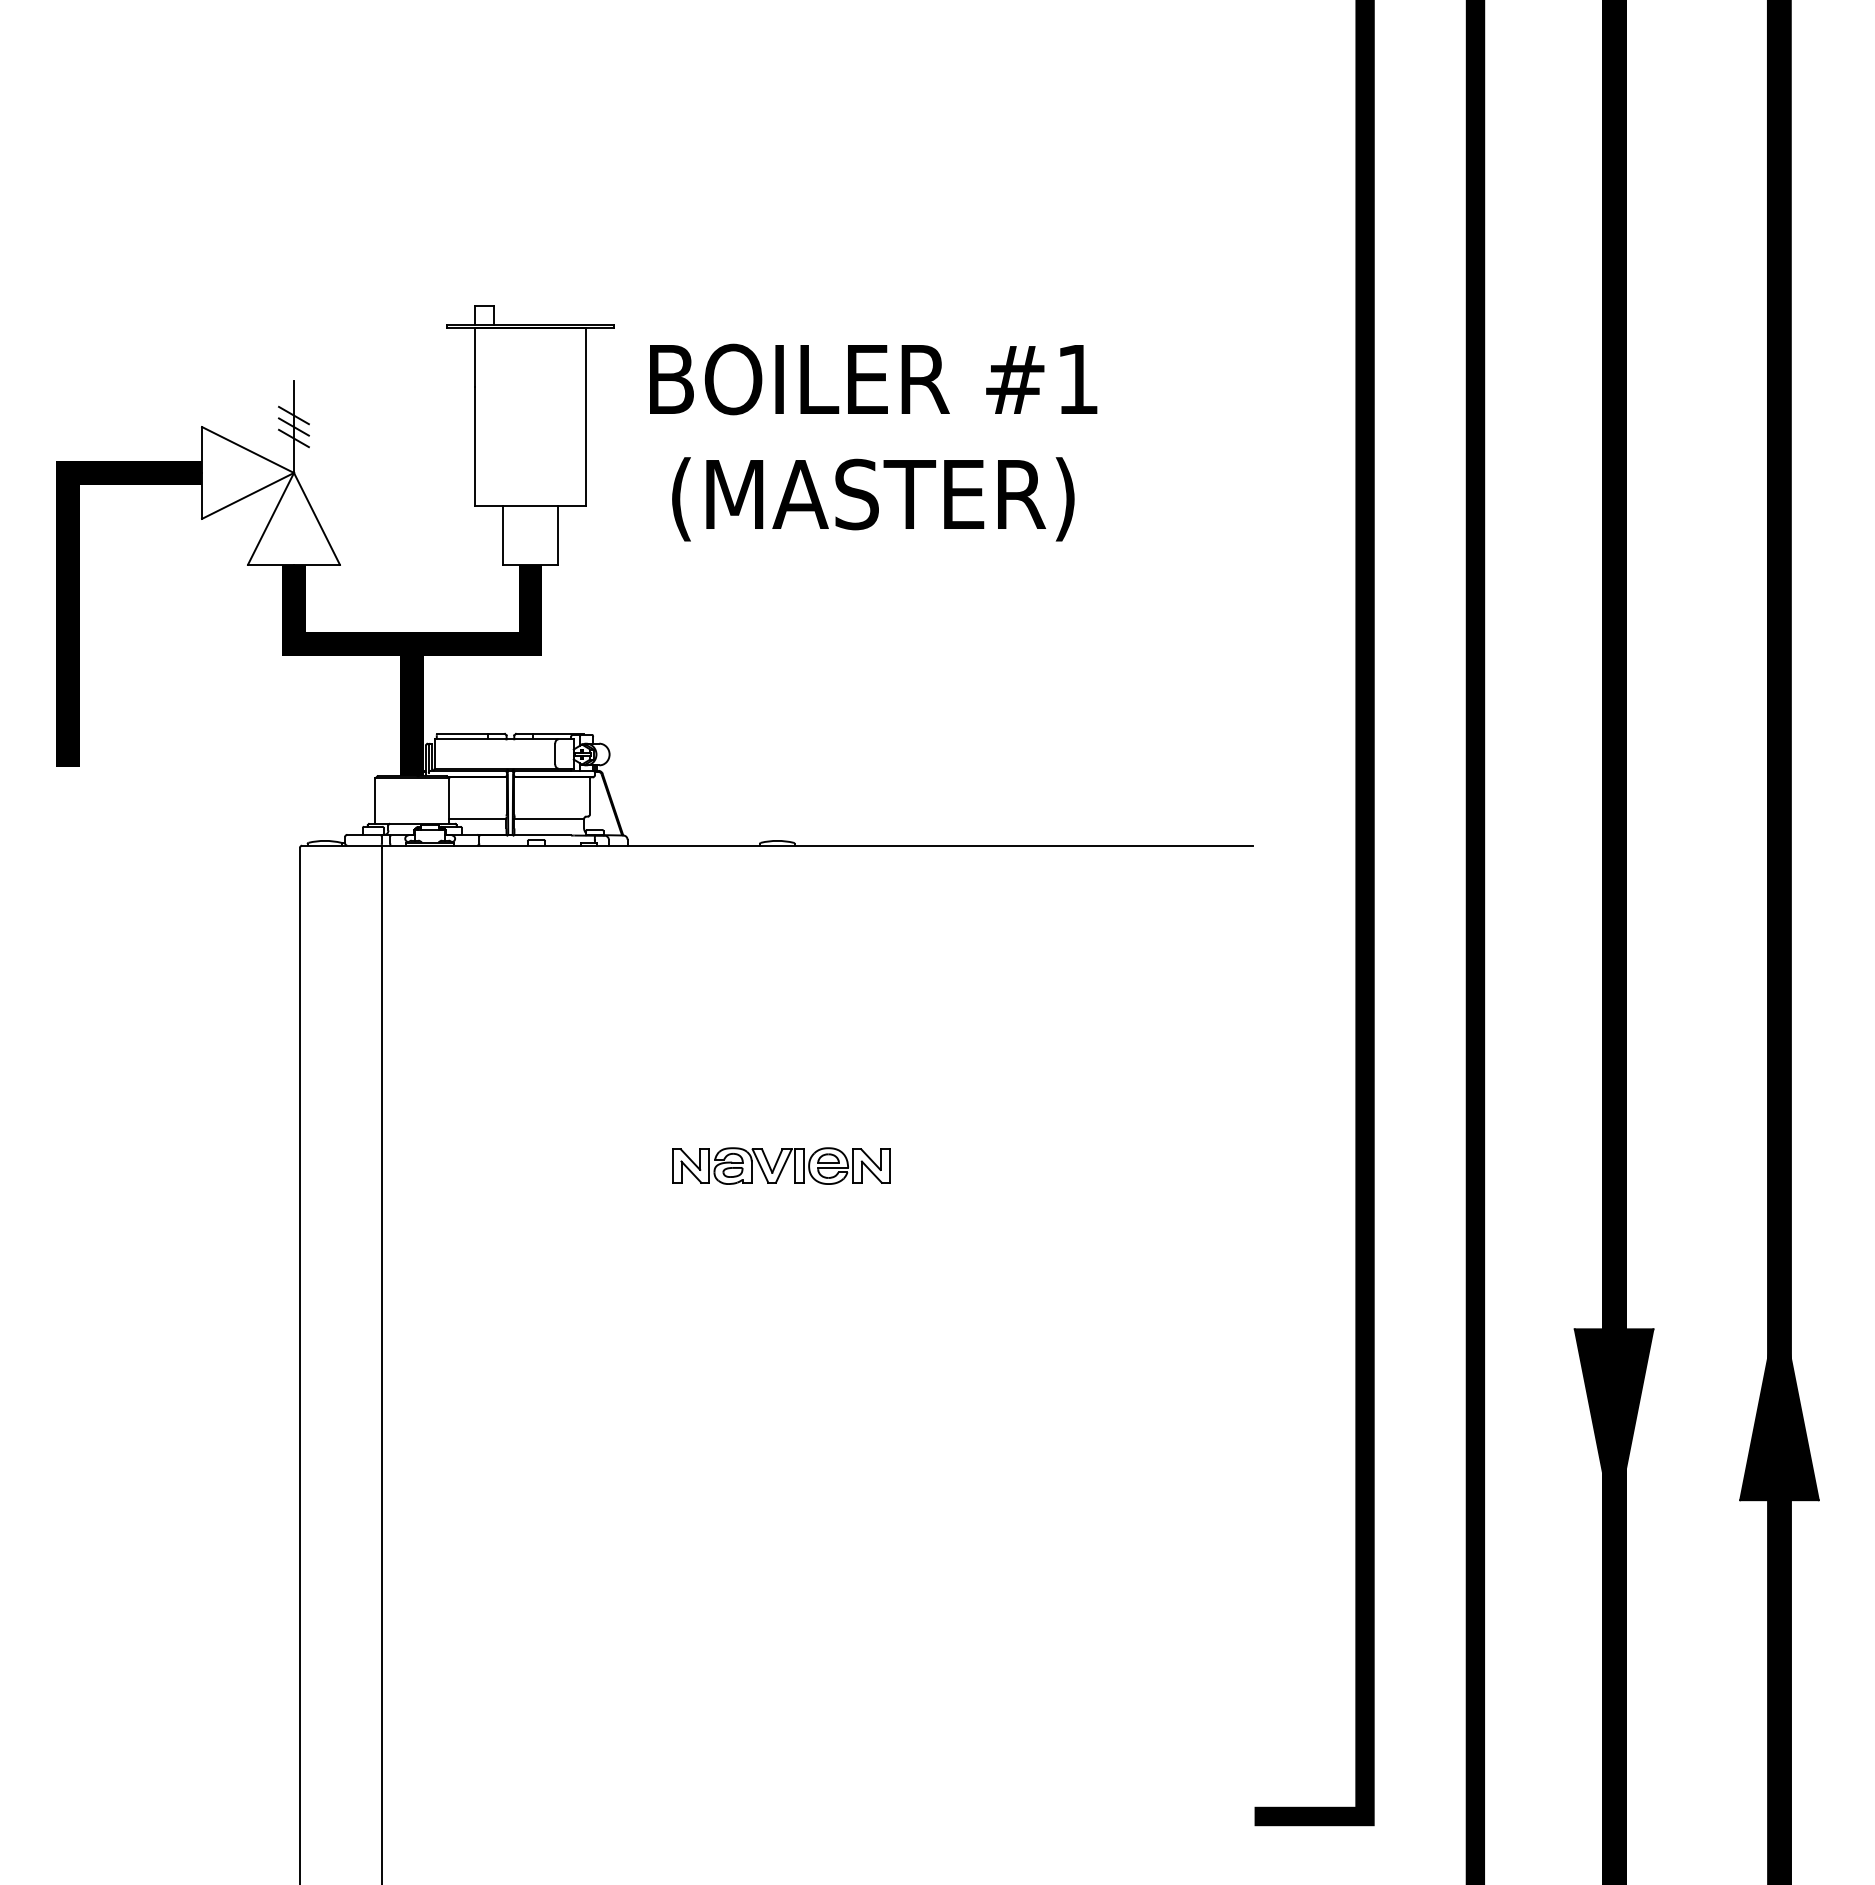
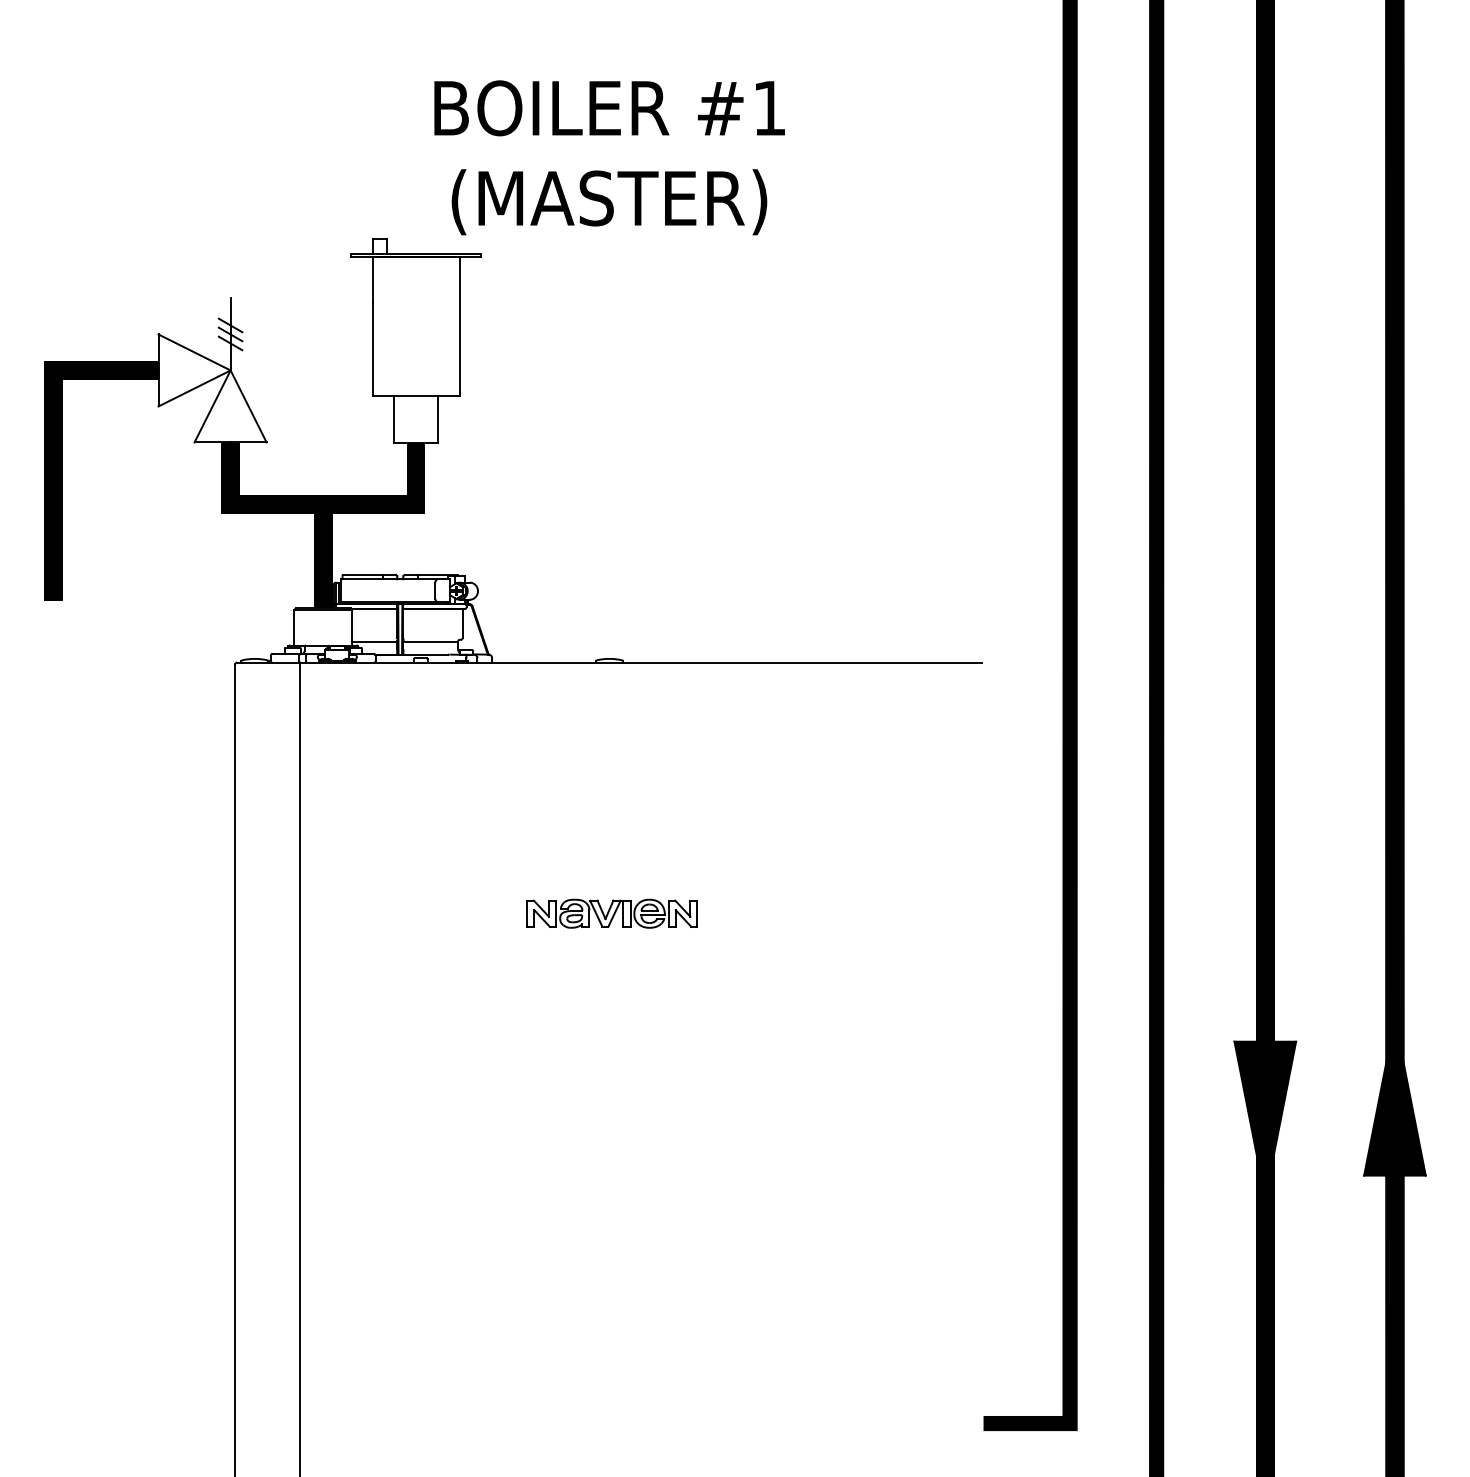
text: (873, 442) -> (609, 157), moved

